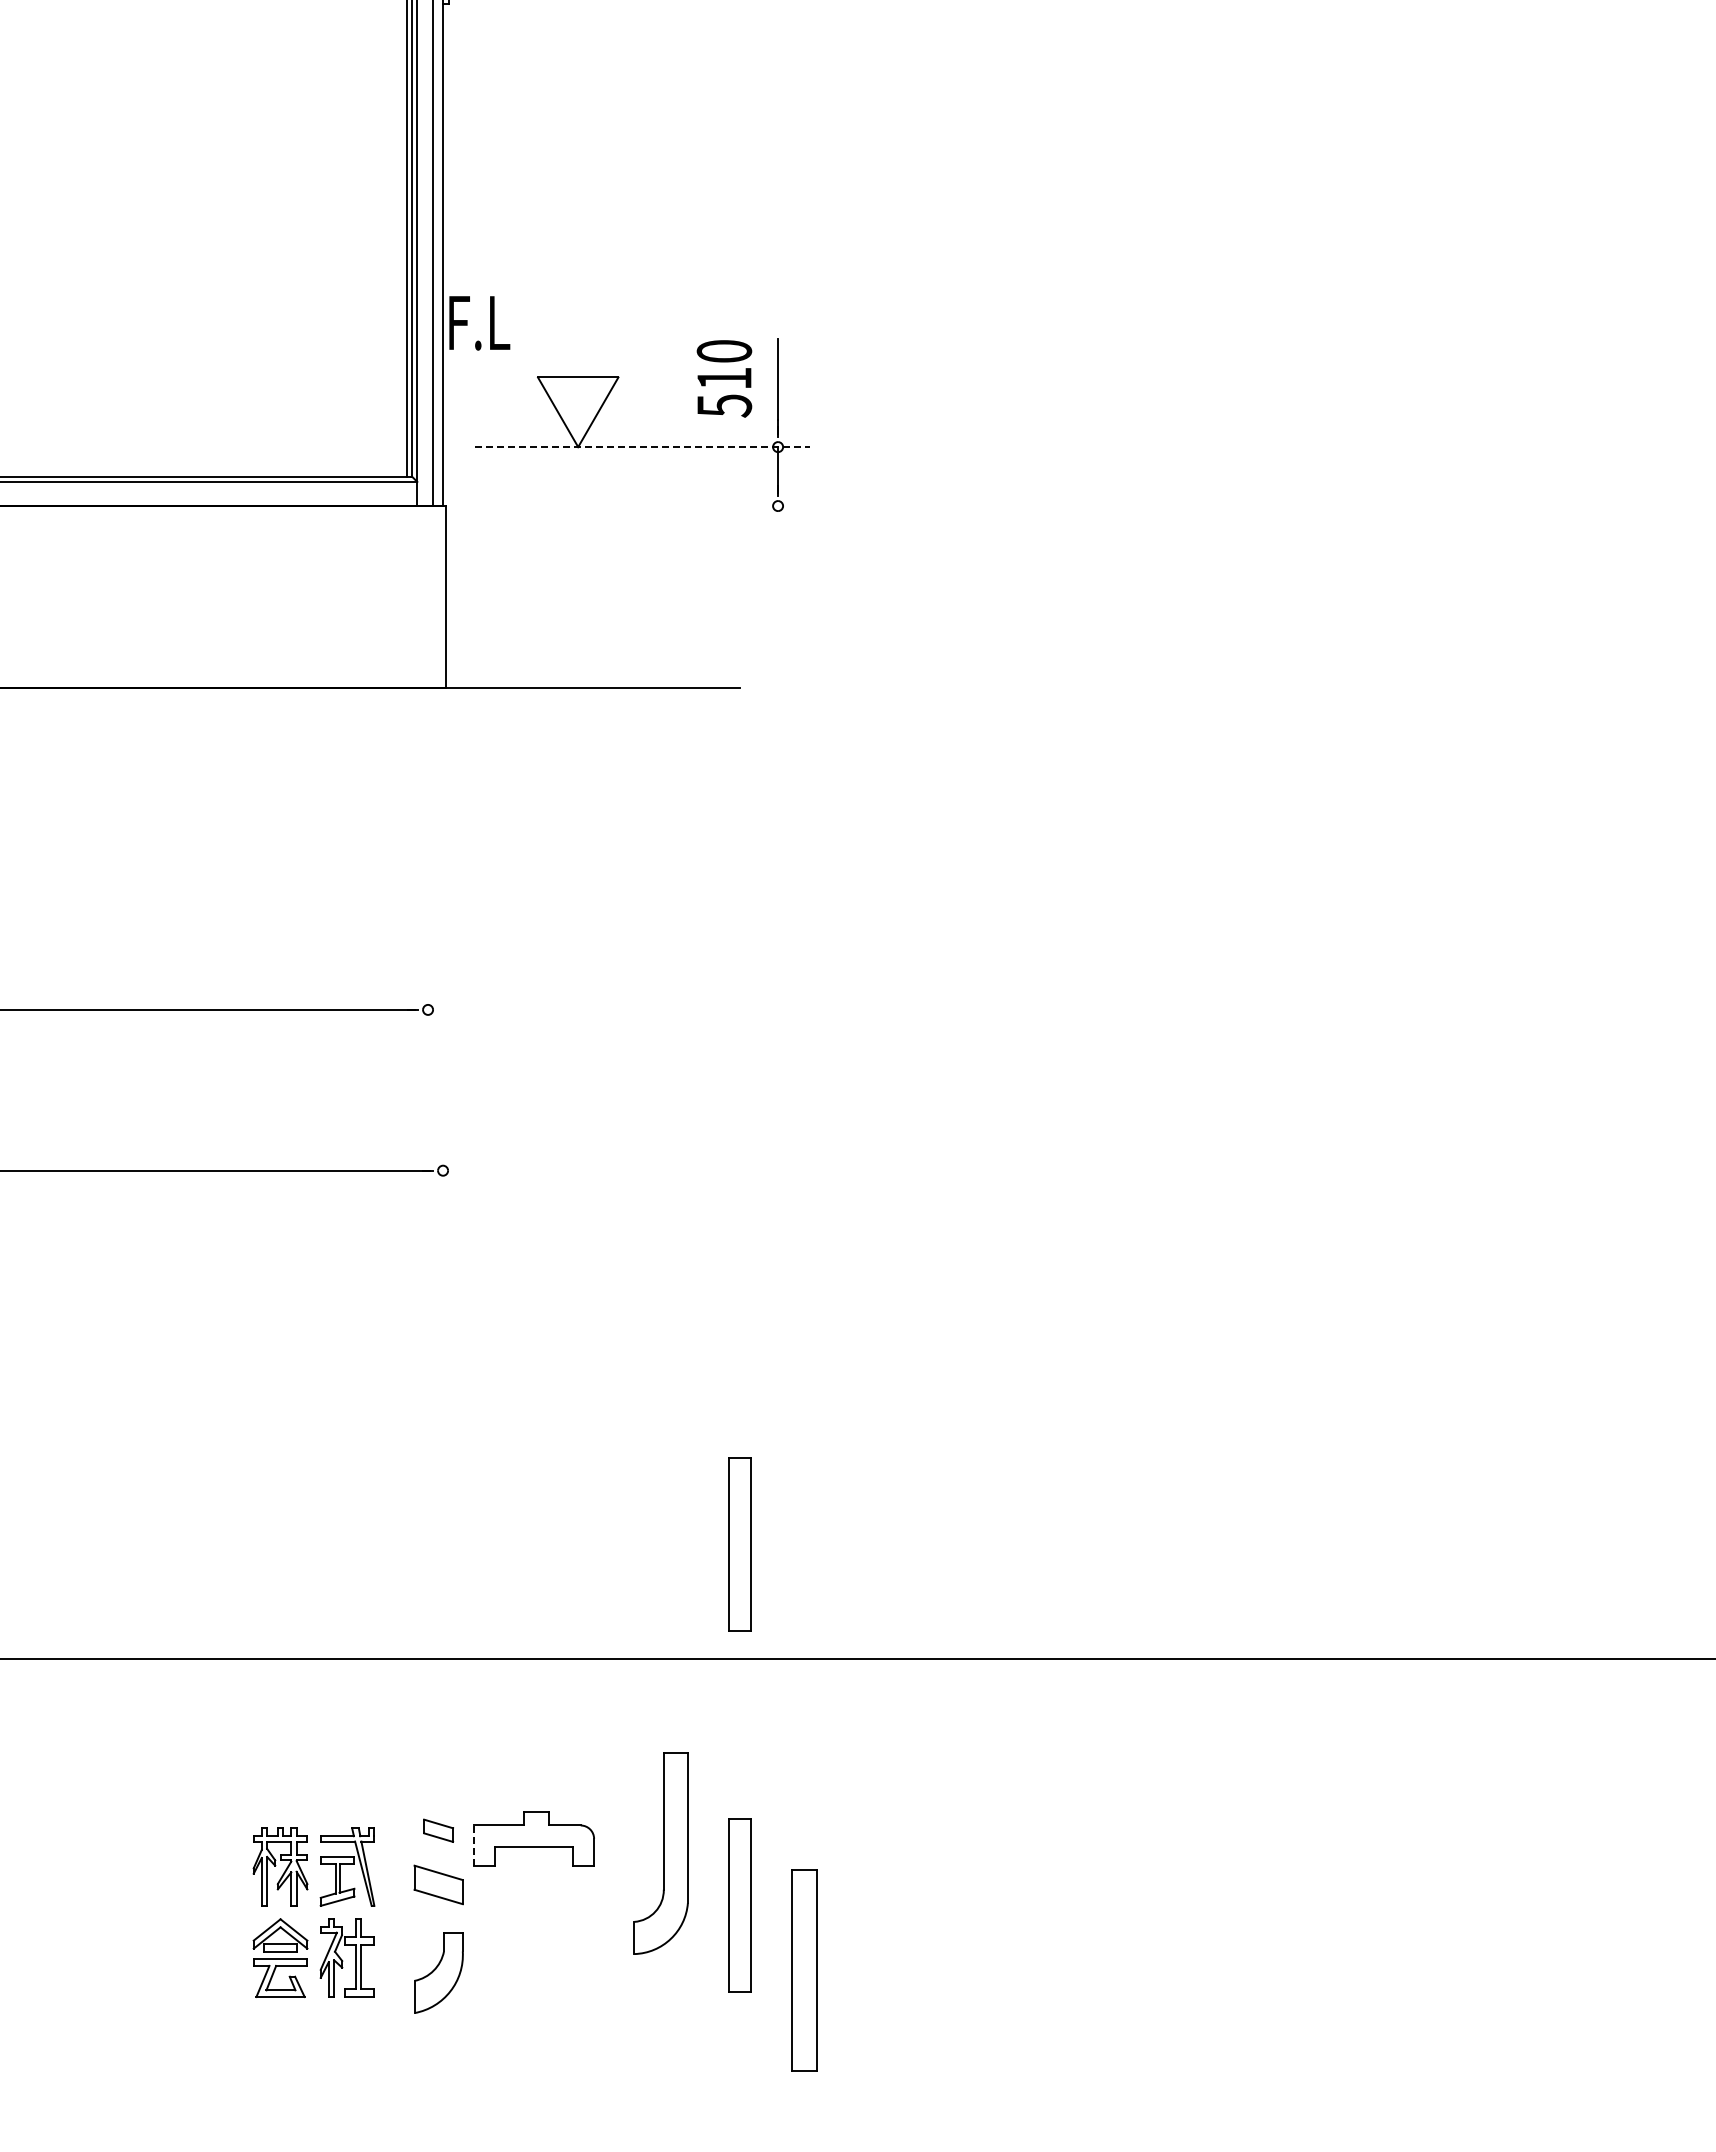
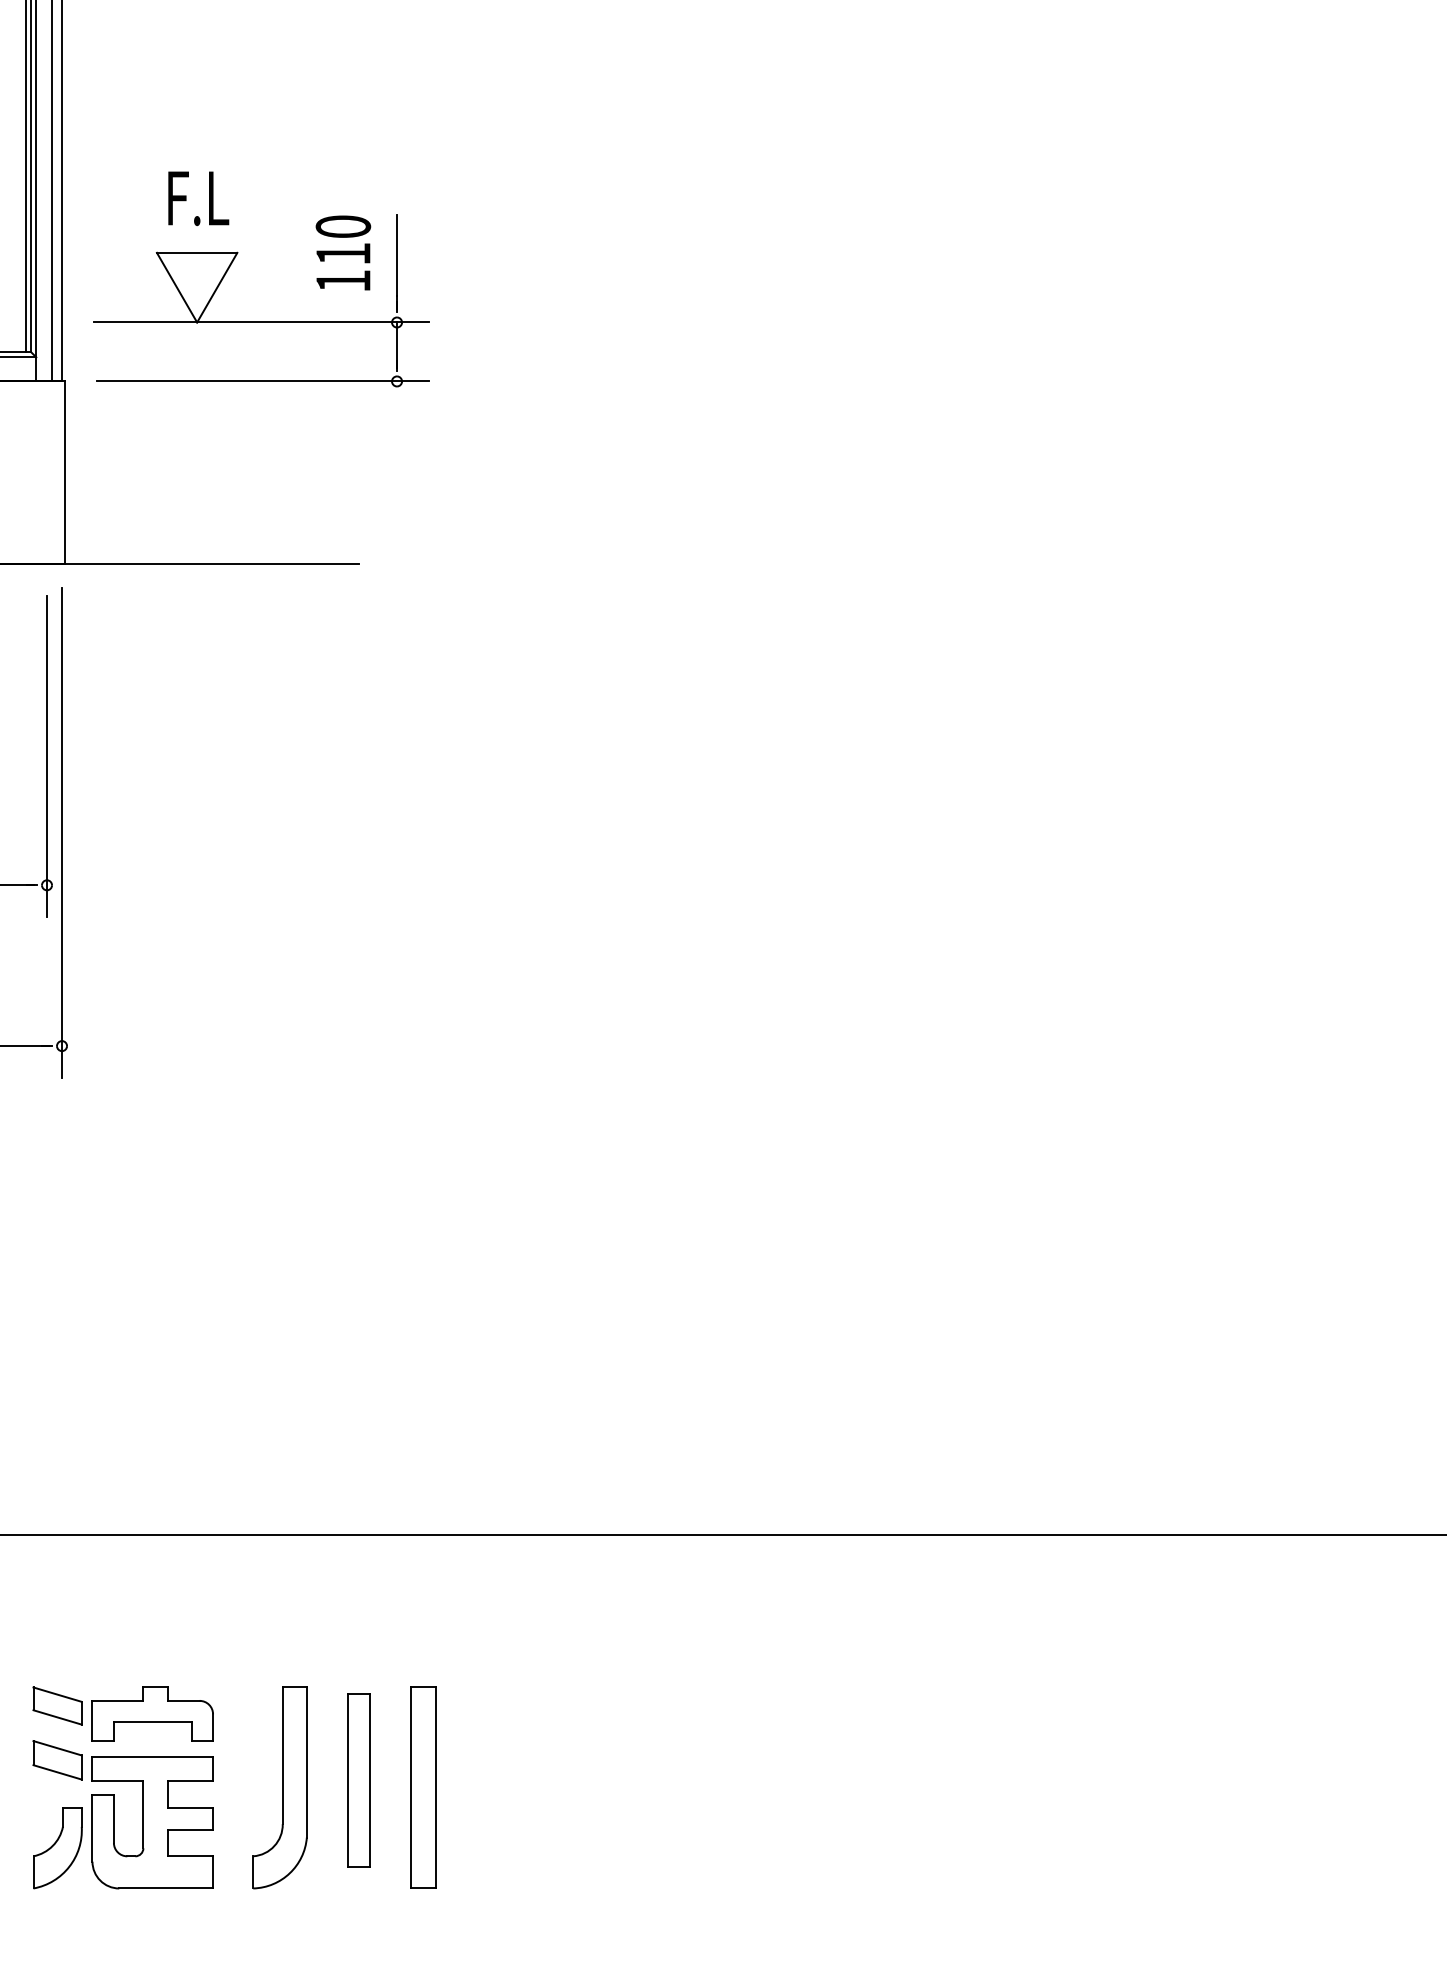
text: (479, 323) -> (198, 198), moved
text: (724, 405) -> (343, 280), 510 -> 110
line: (642, 447) -> (261, 322), dashed -> solid
line: (643, 506) -> (262, 381), added
line: (428, 881) -> (47, 756), added
line: (443, 957) -> (62, 832), added
part: (739, 1544) -> (358, 1419), removed
part: (438, 1830) -> (57, 1705), size x1.67
line: (473, 1845) -> (92, 1720), dashed -> solid
part: (660, 1853) -> (279, 1787), moved
part: (533, 1947) -> (152, 1822), added
part: (804, 1970) -> (423, 1787), moved

